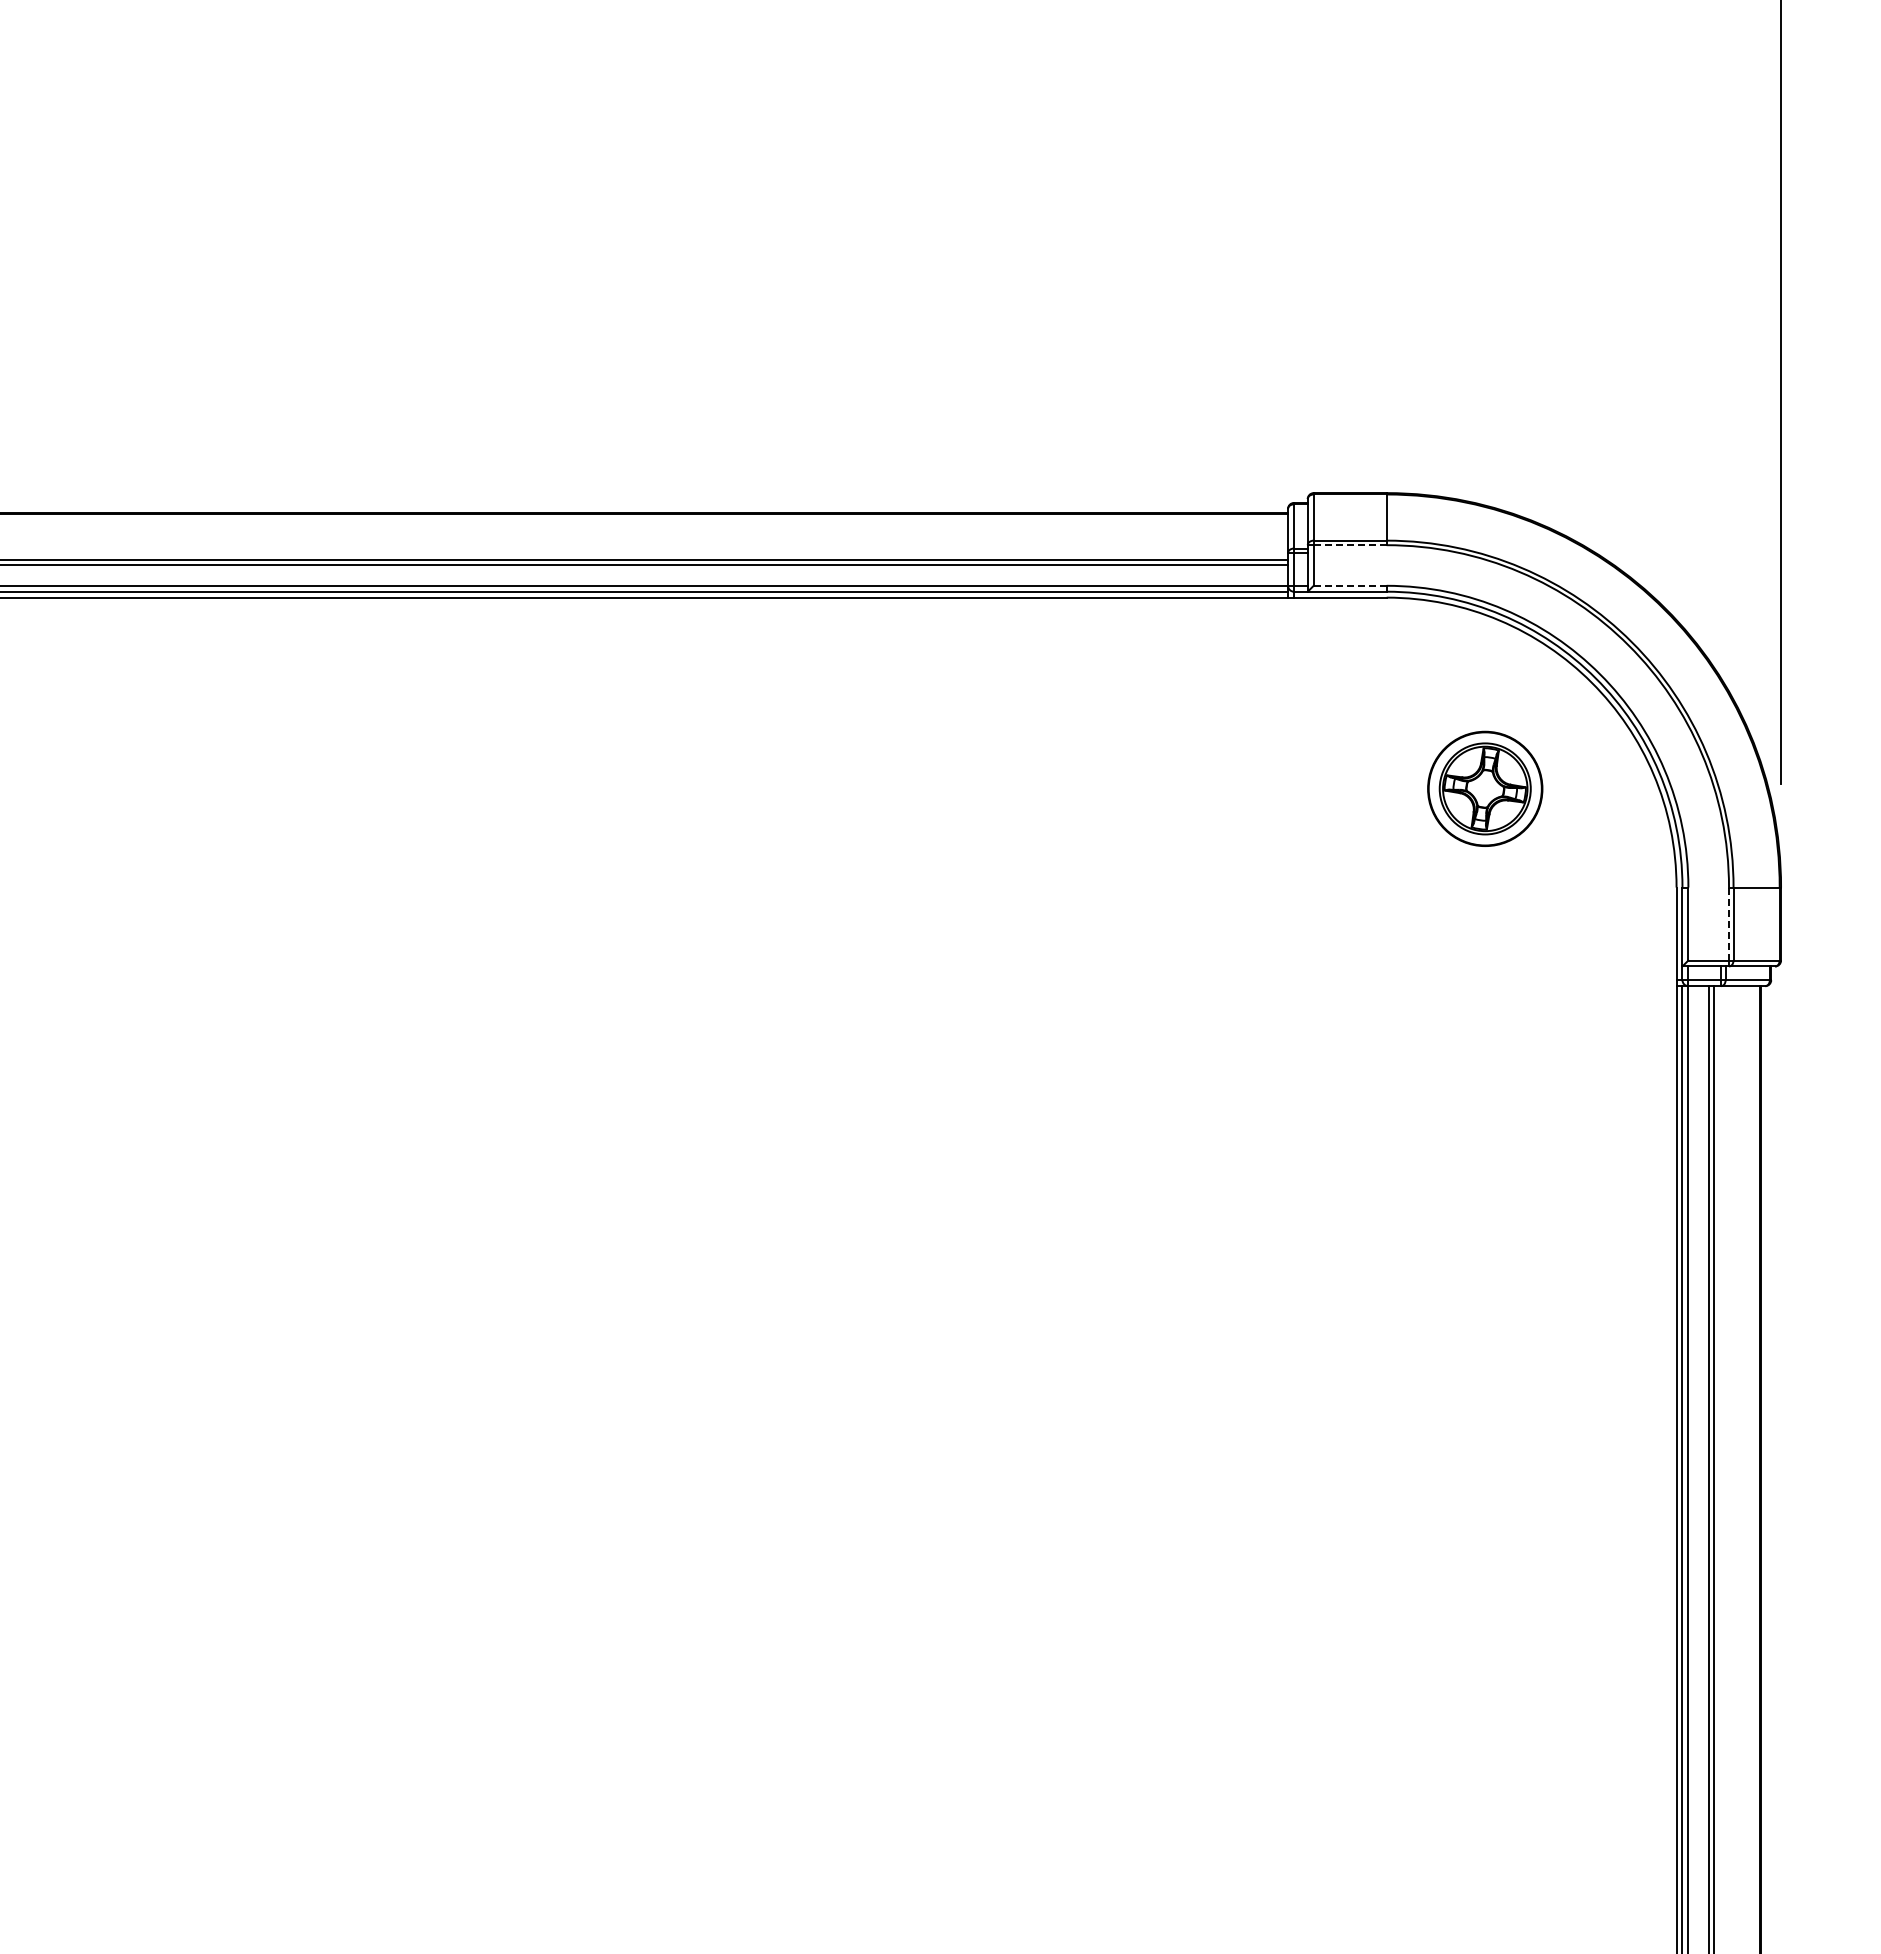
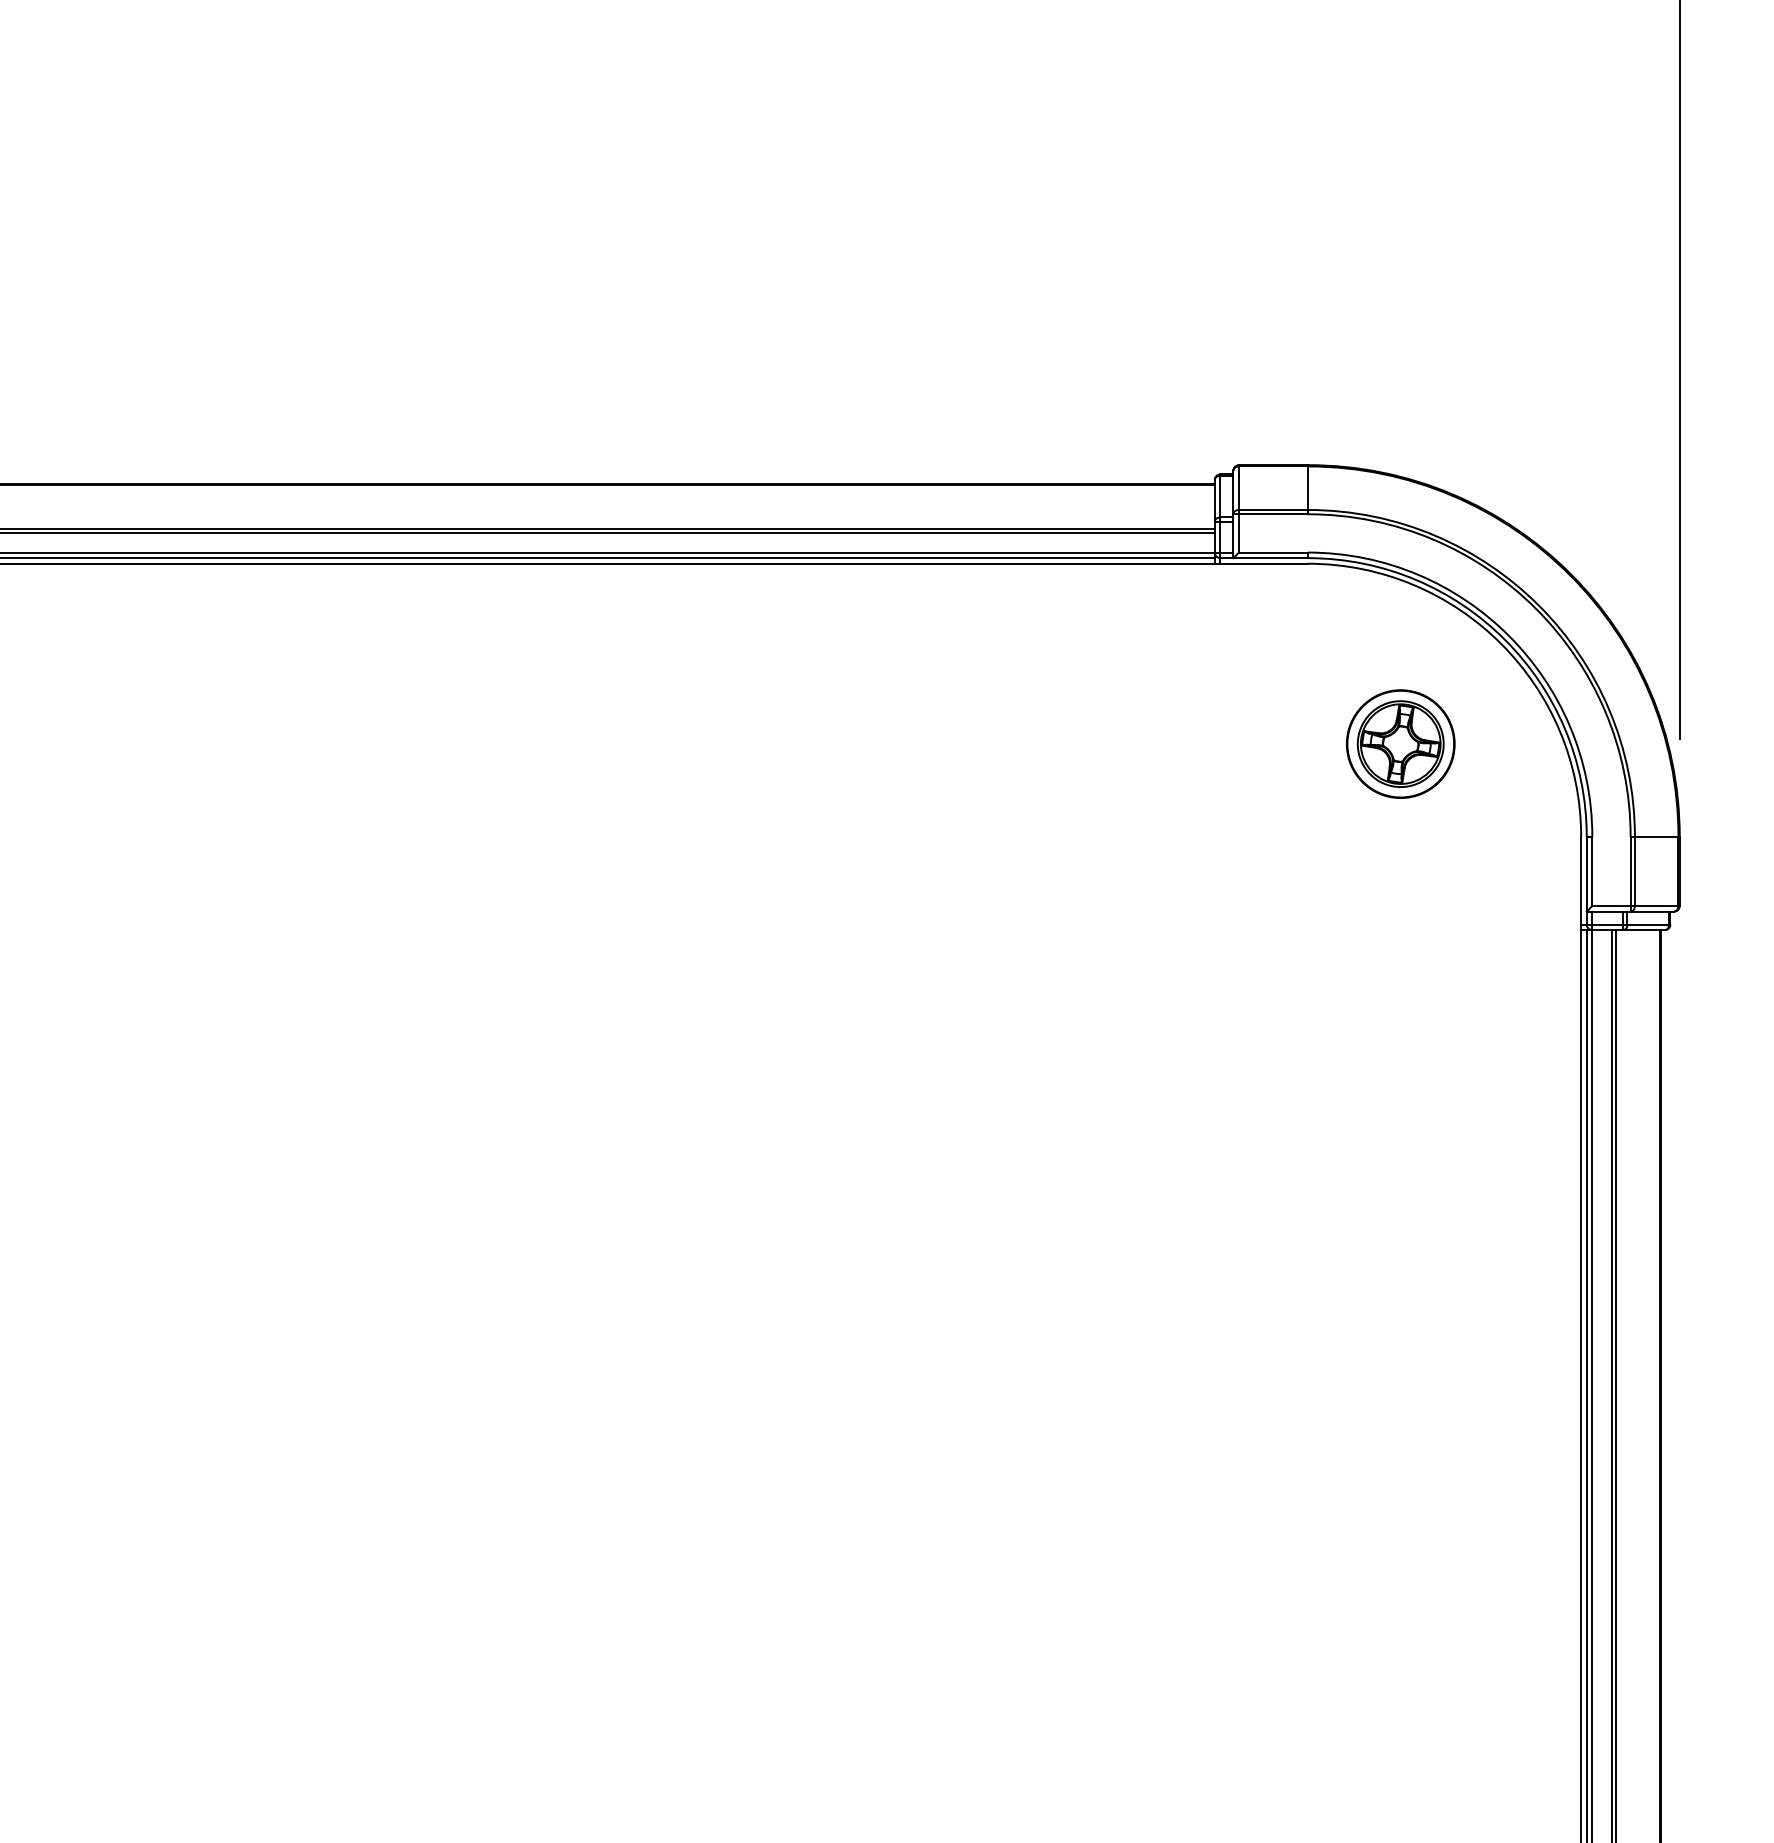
line: (1350, 545) -> (1273, 514), dashed -> solid
line: (1349, 585) -> (1272, 552), dashed -> solid
line: (1729, 924) -> (1631, 871), dashed -> solid

